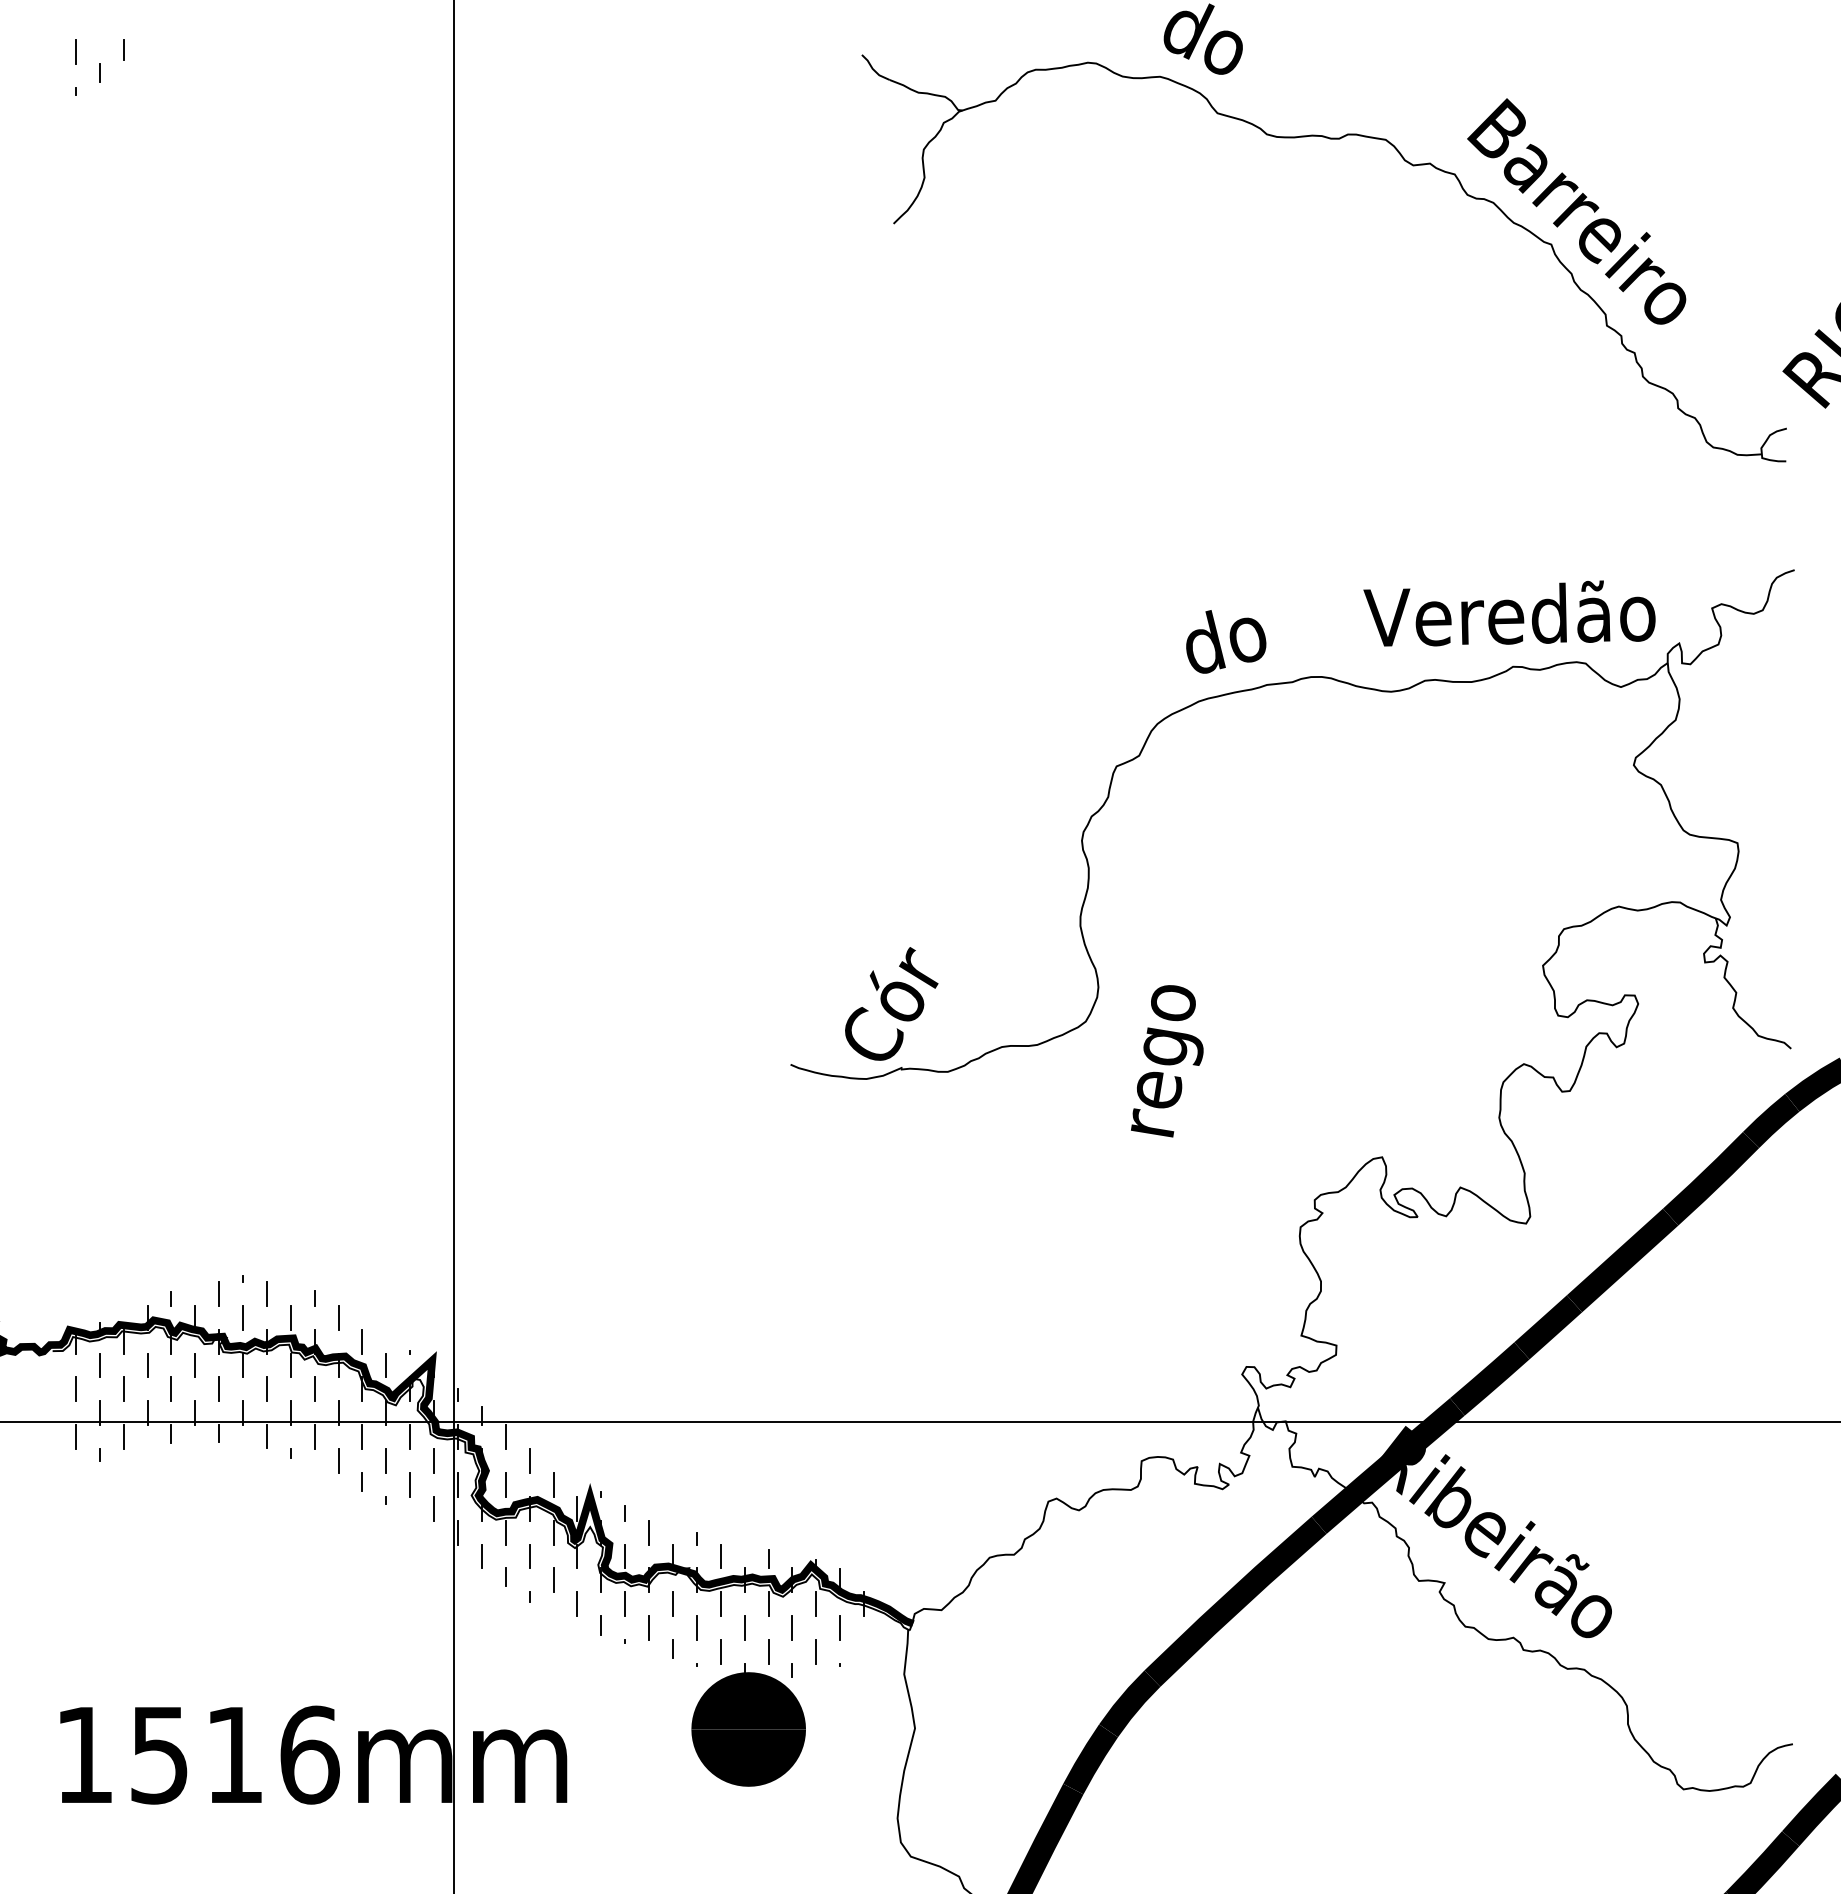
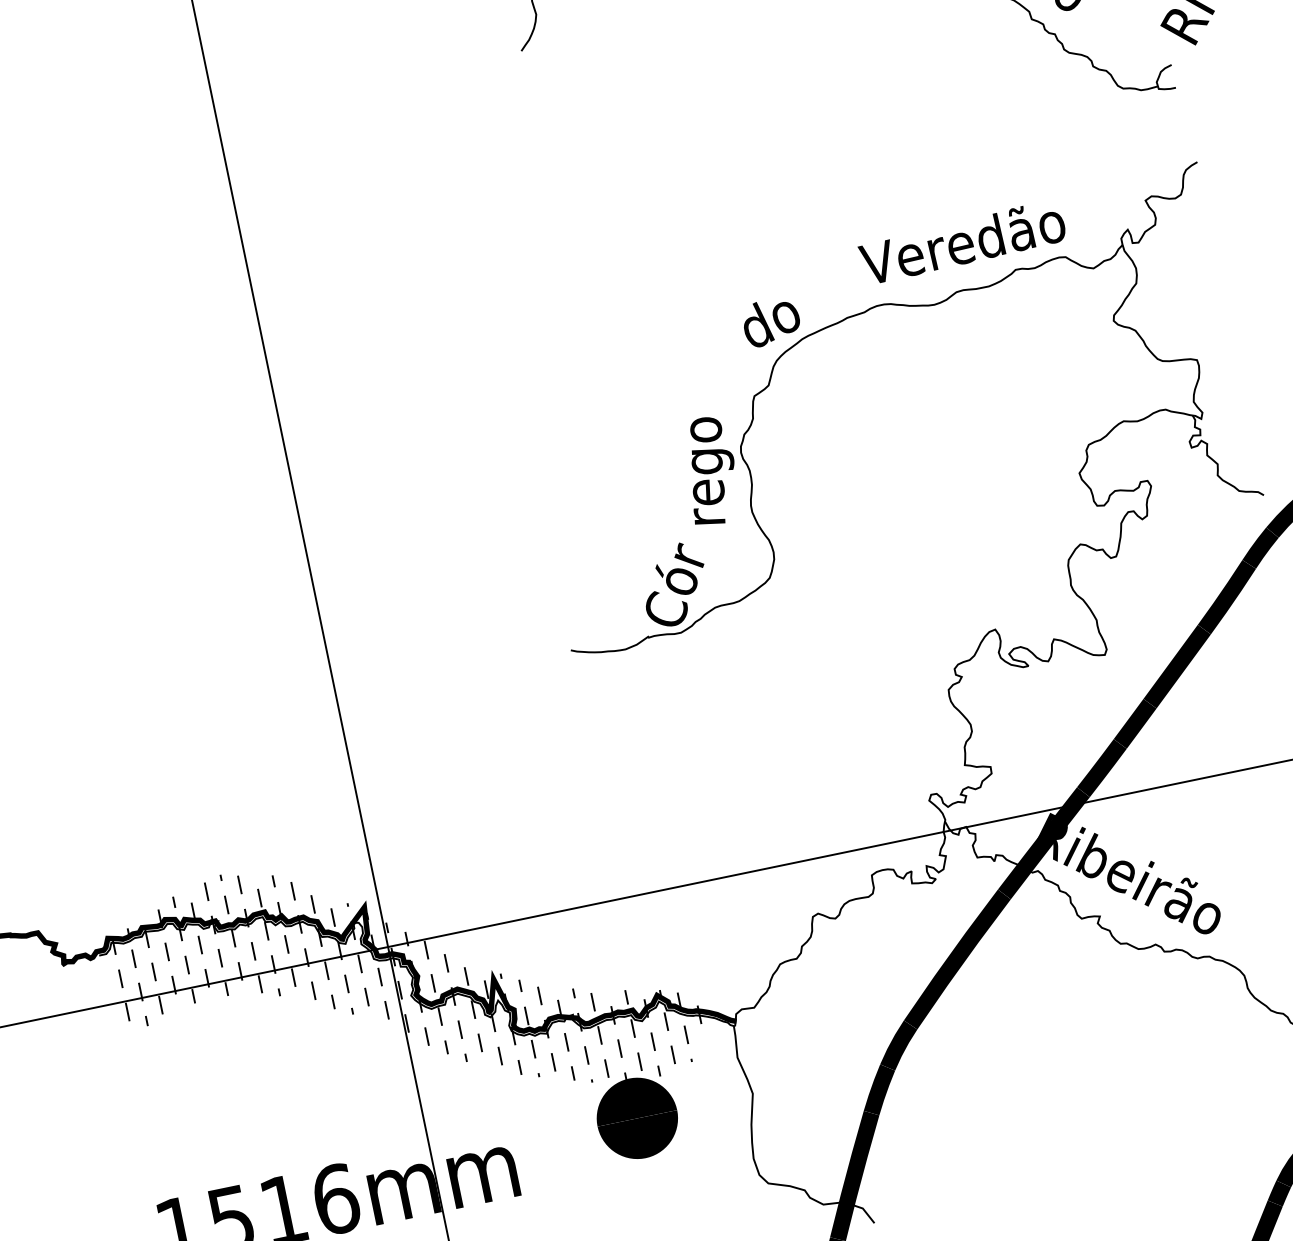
text: (1509, 613) -> (962, 242), moved
text: (1226, 641) -> (771, 321), moved
text: (891, 1003) -> (674, 584), moved
text: (1167, 1061) -> (710, 471), moved

